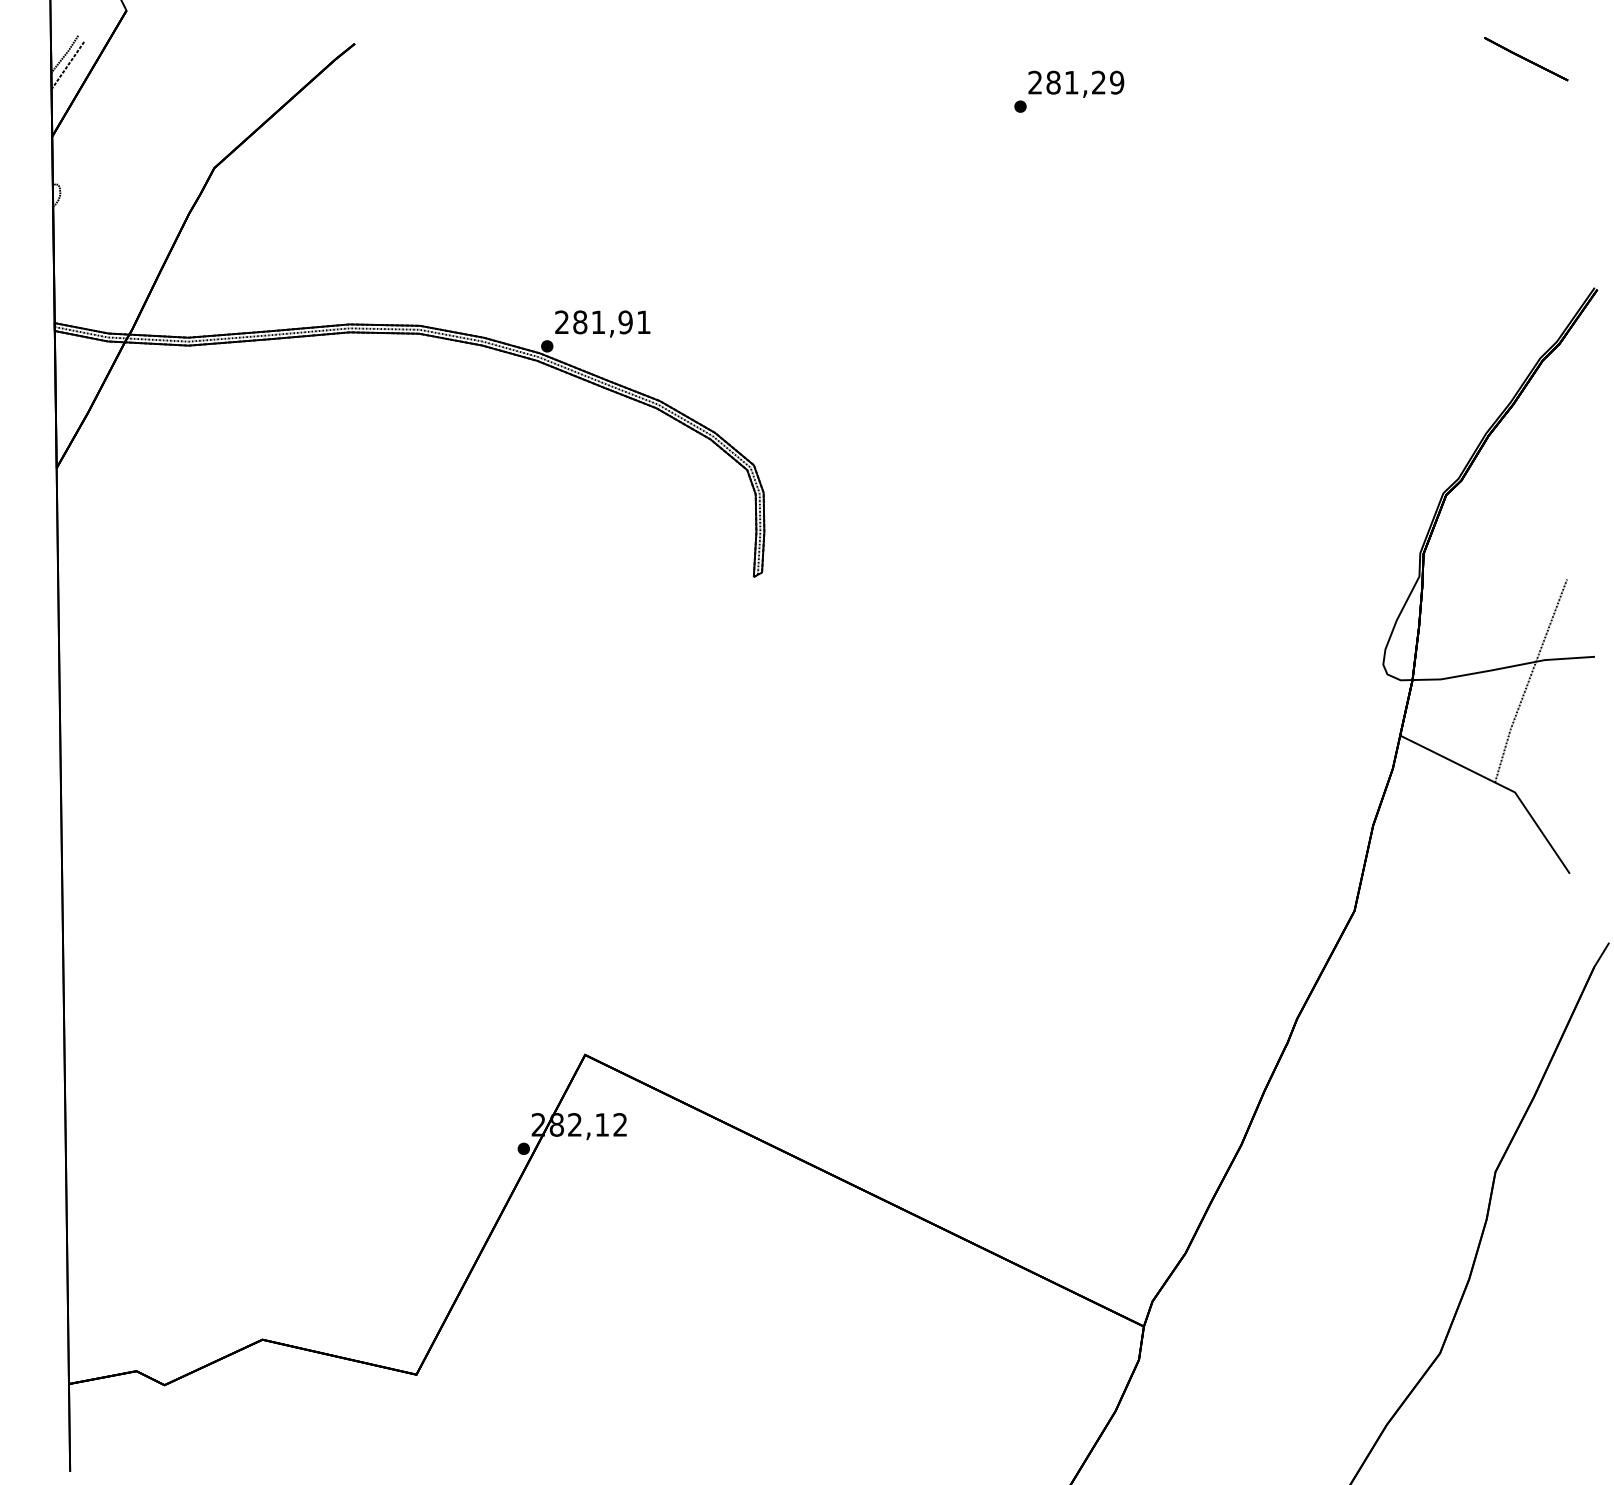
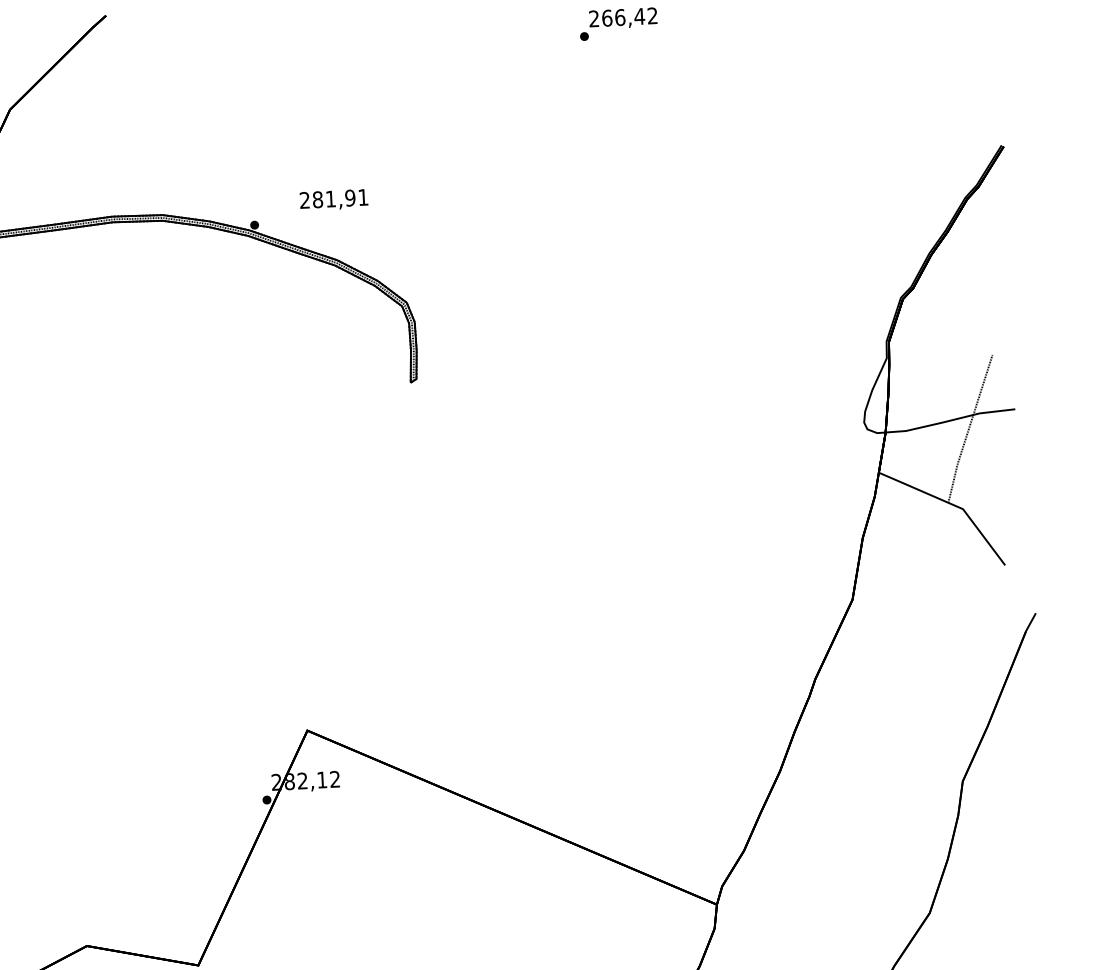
text: (1085, 82) -> (630, 16), 281,29 -> 266,42
text: (602, 323) -> (333, 199), moved

